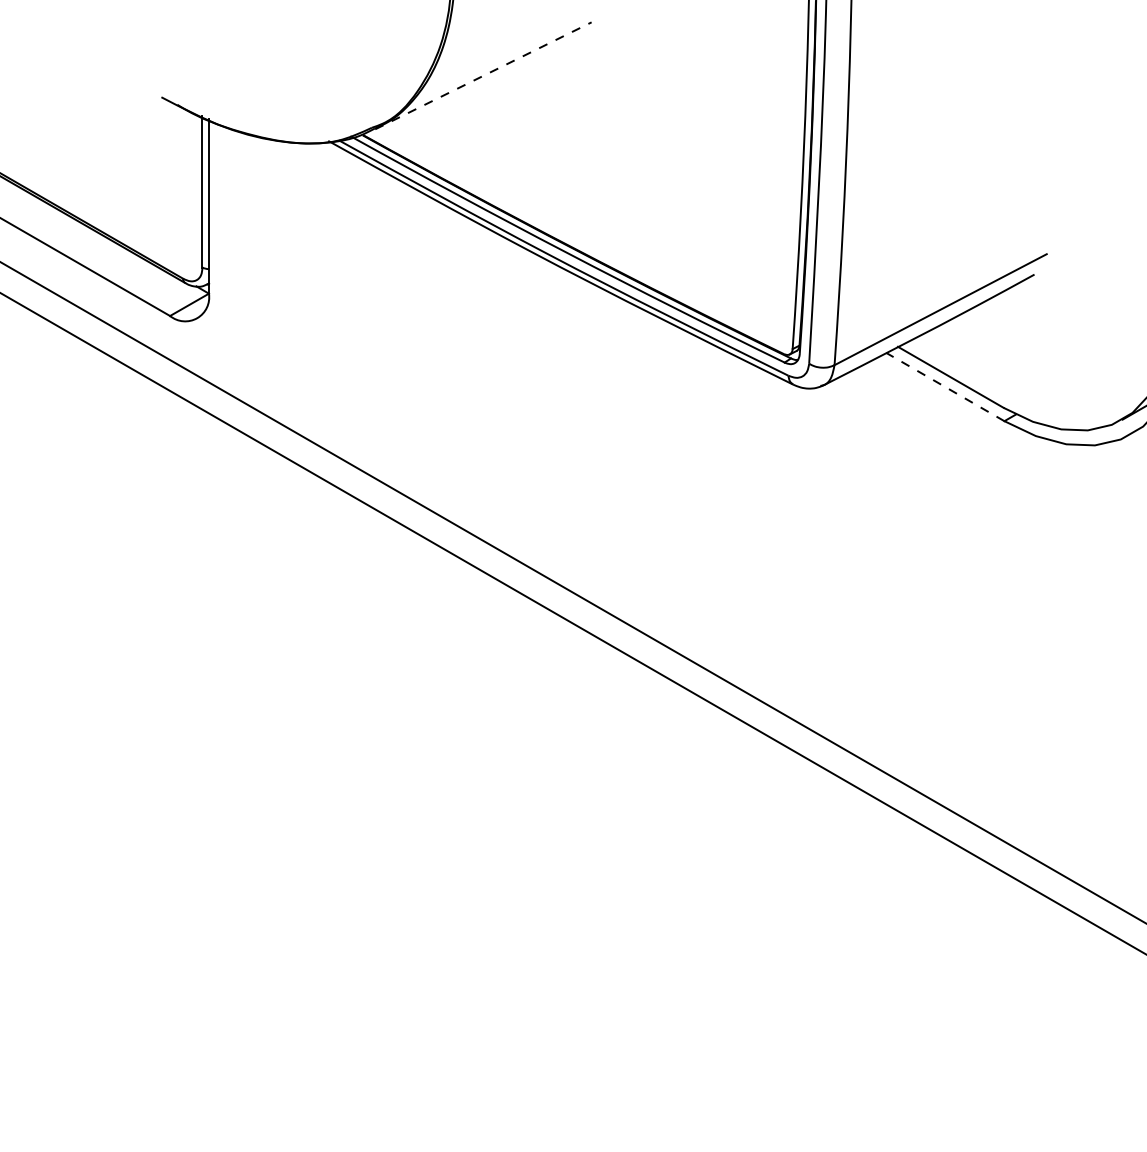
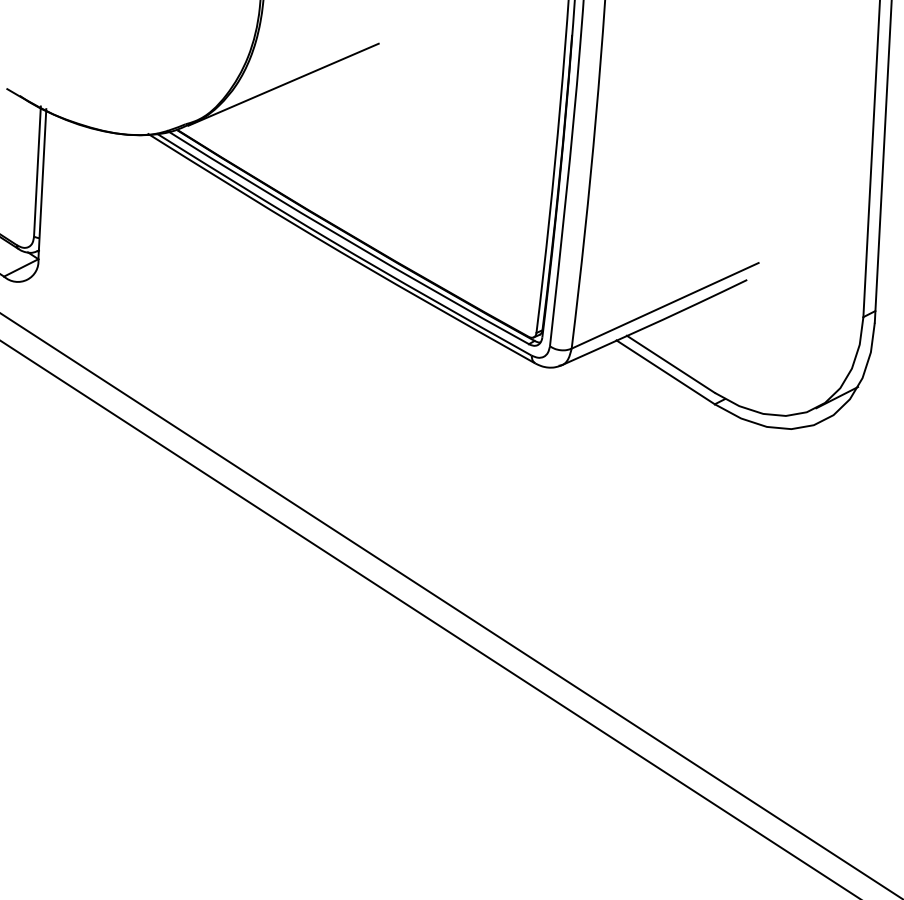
line: (483, 75) -> (283, 84), dashed -> solid
line: (944, 386) -> (664, 371), dashed -> solid

